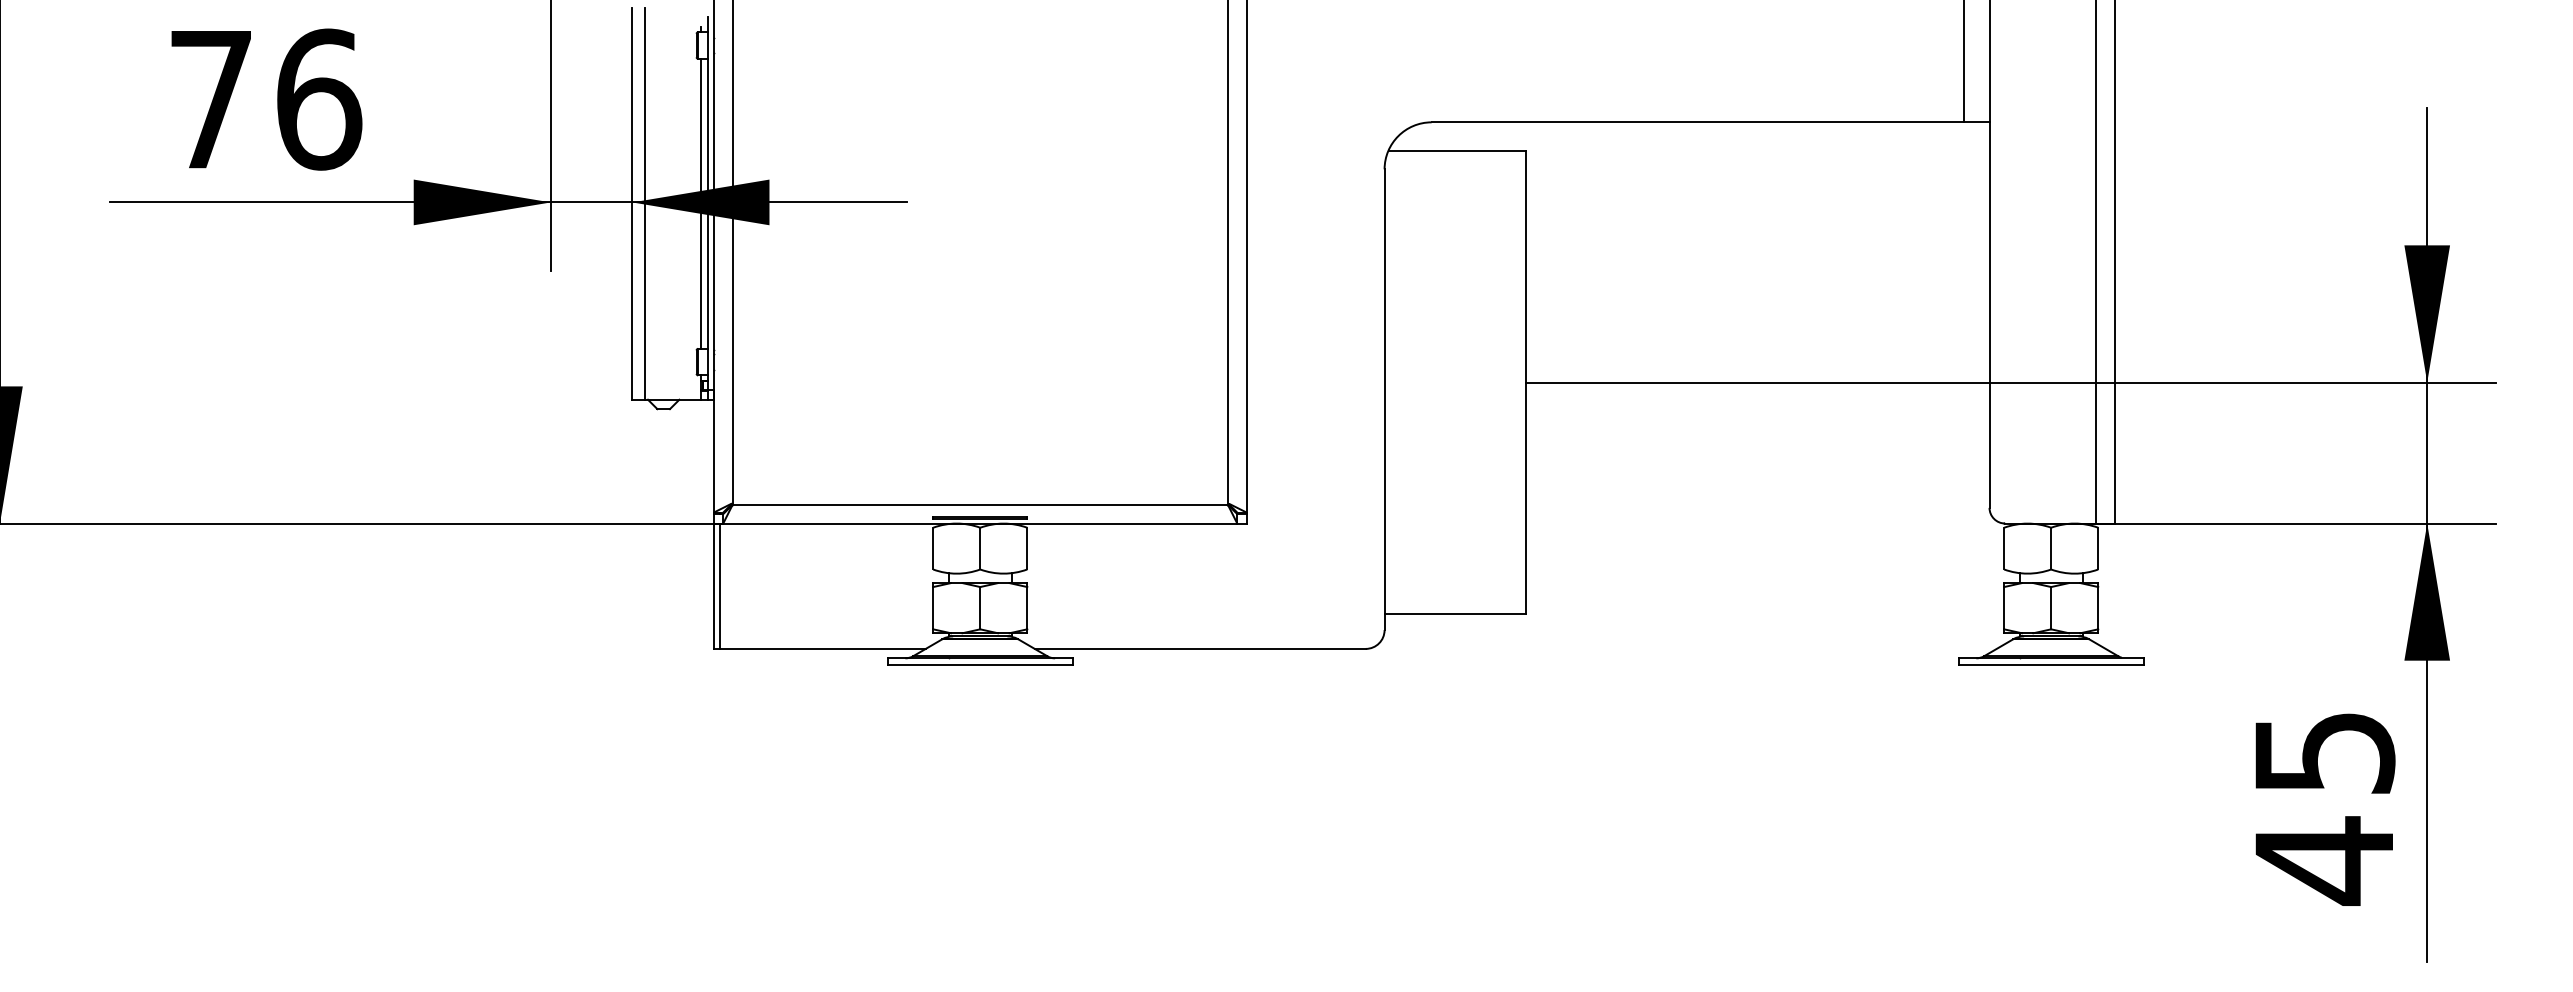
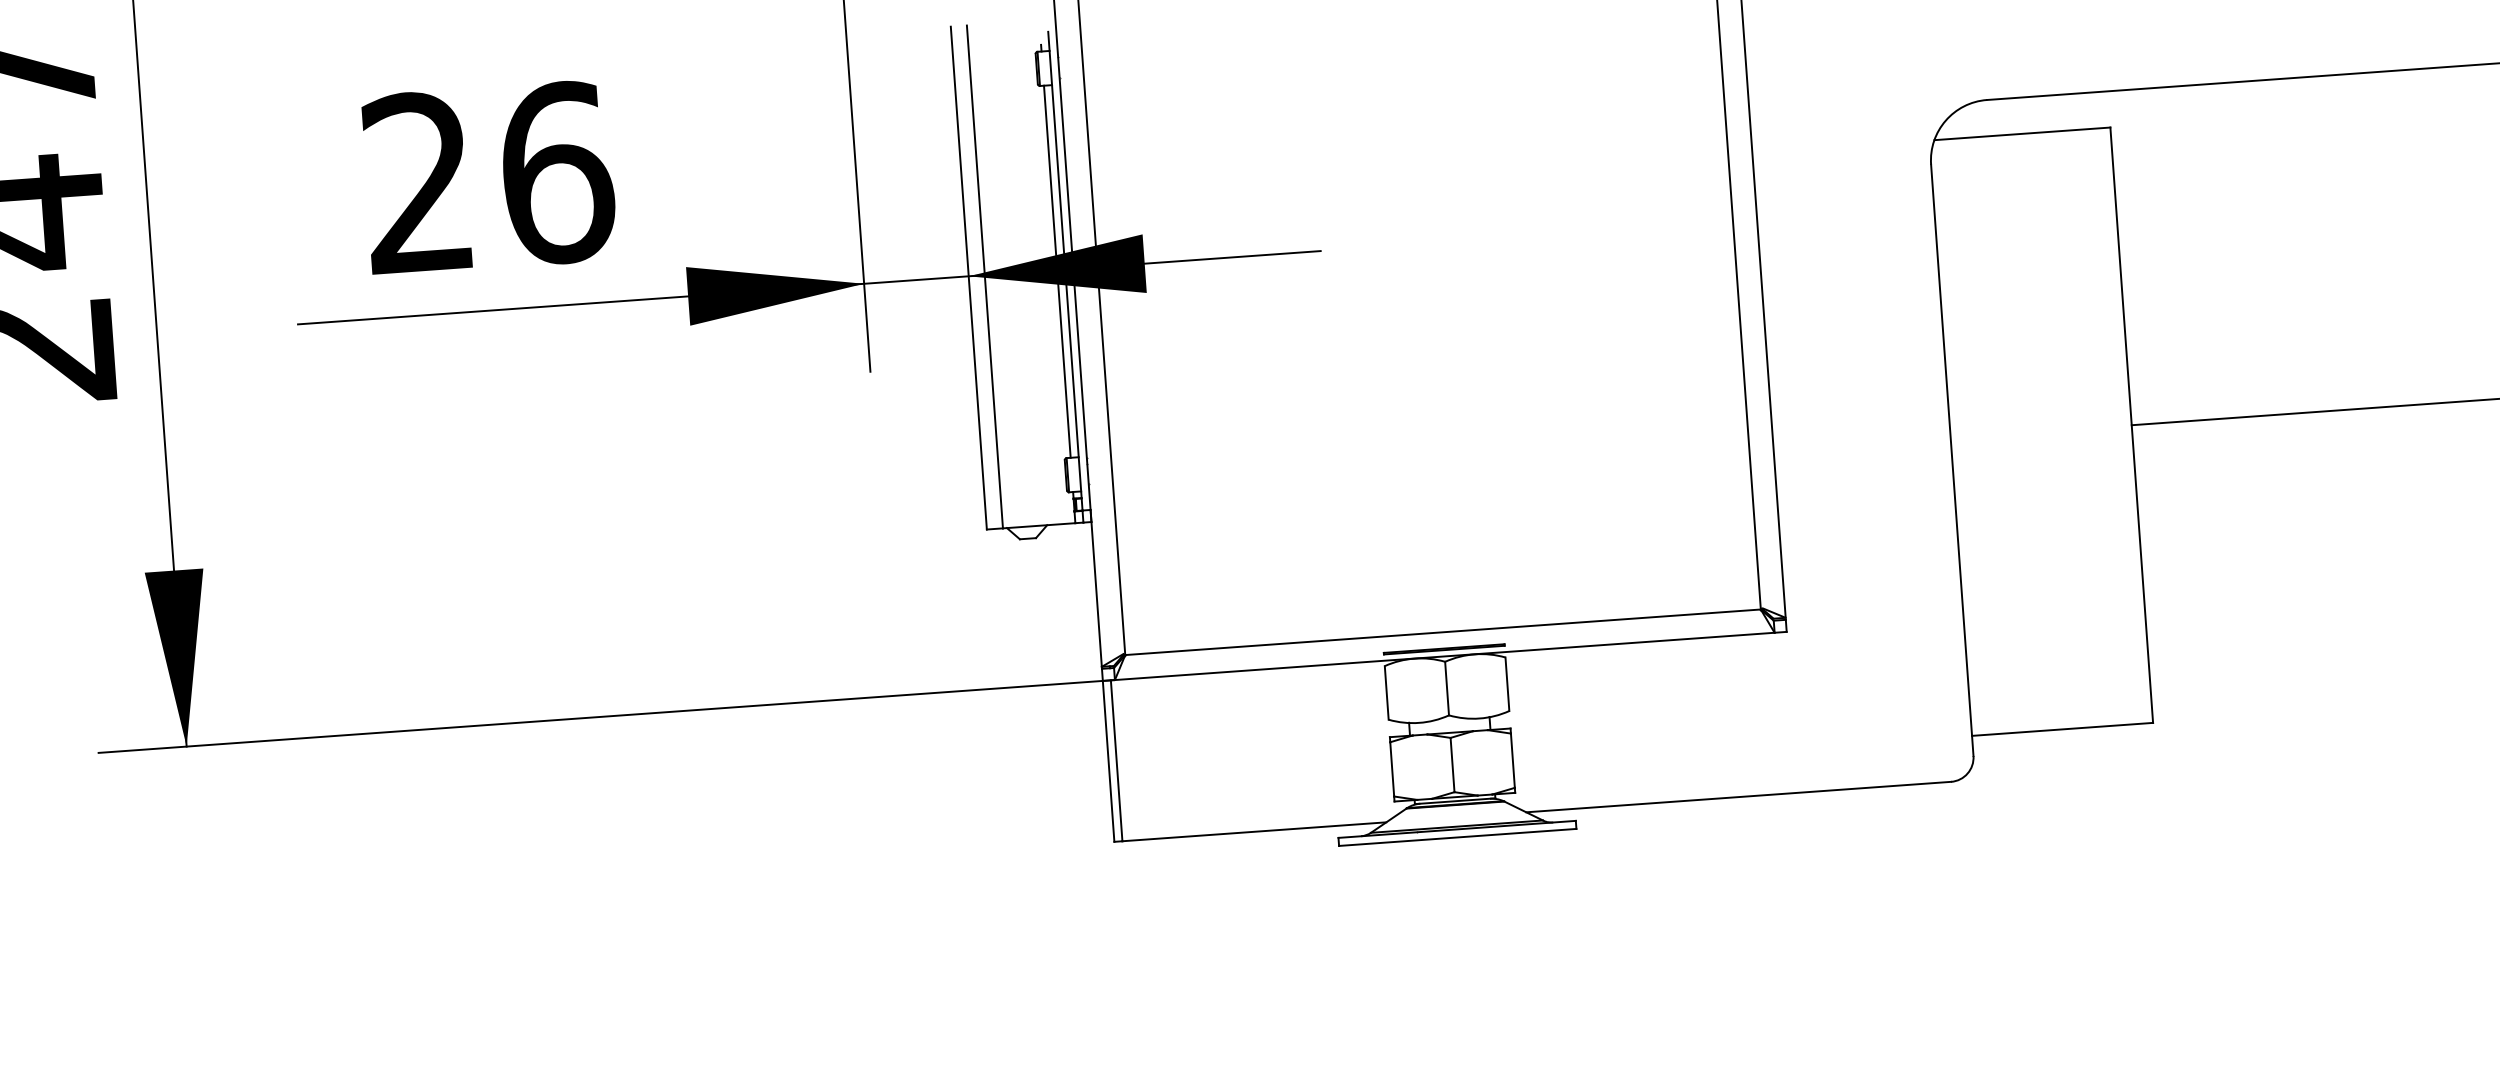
text: (210, 98) -> (417, 181), 76 -> 26

